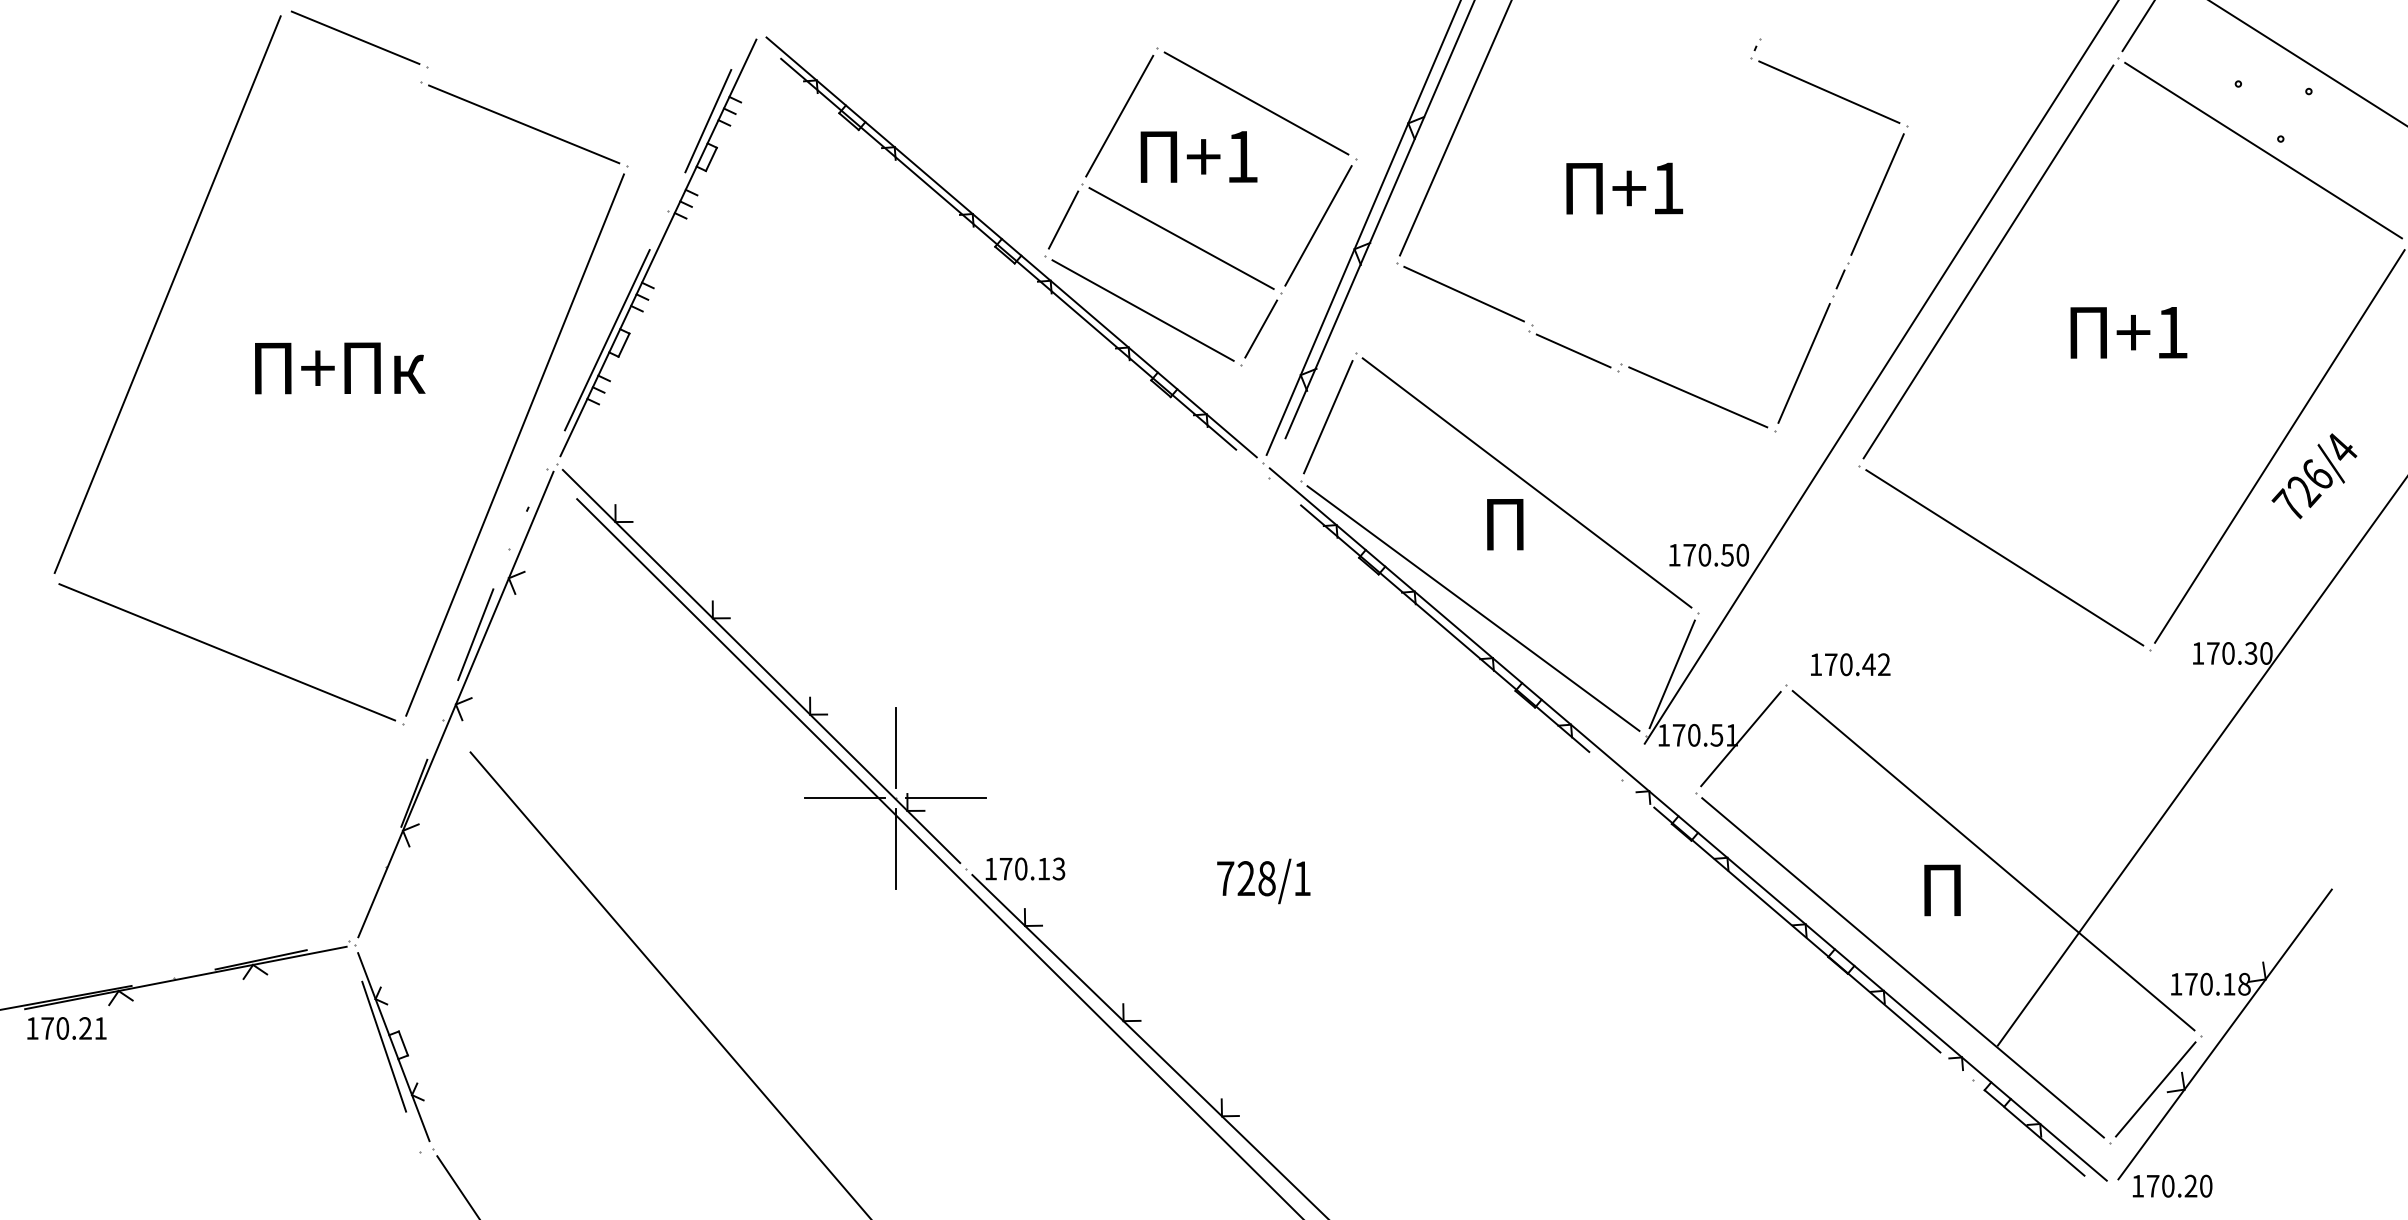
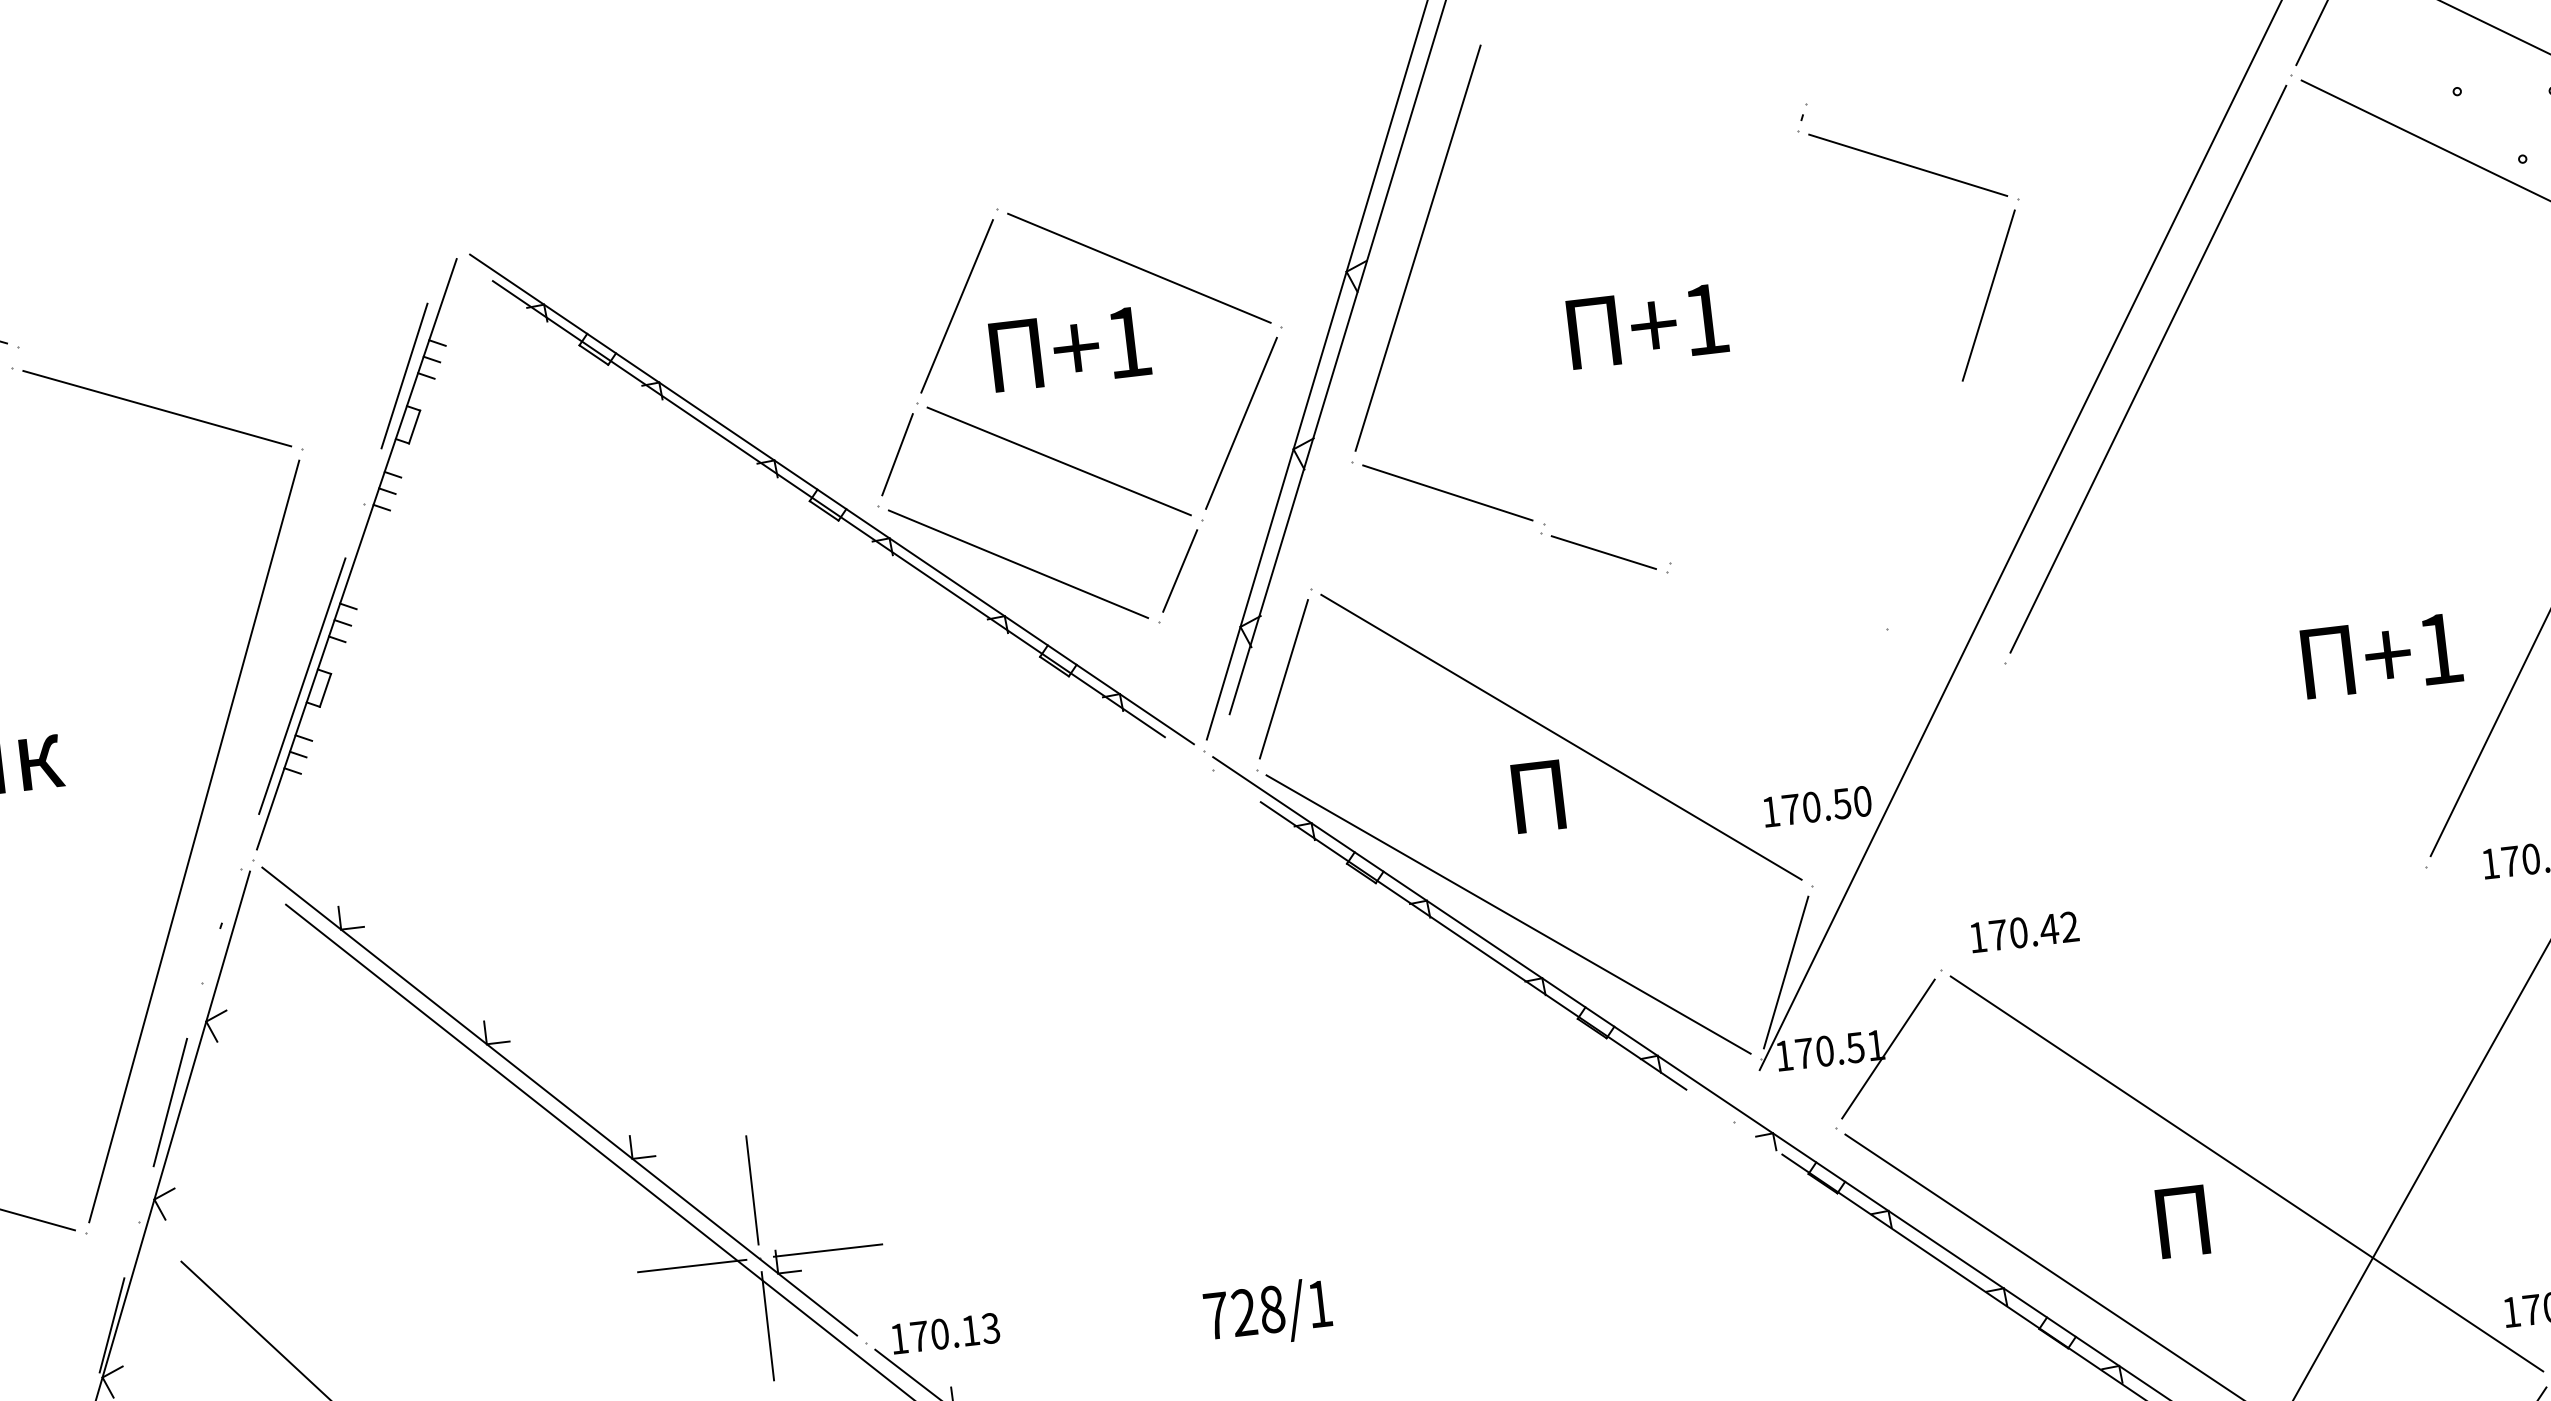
text: (2128, 332) -> (2381, 655), moved
part: (1813, 342) -> (1925, 504), removed
line: (1698, 397) -> (1778, 596), removed
line: (2004, 557) -> (2215, 764), removed

